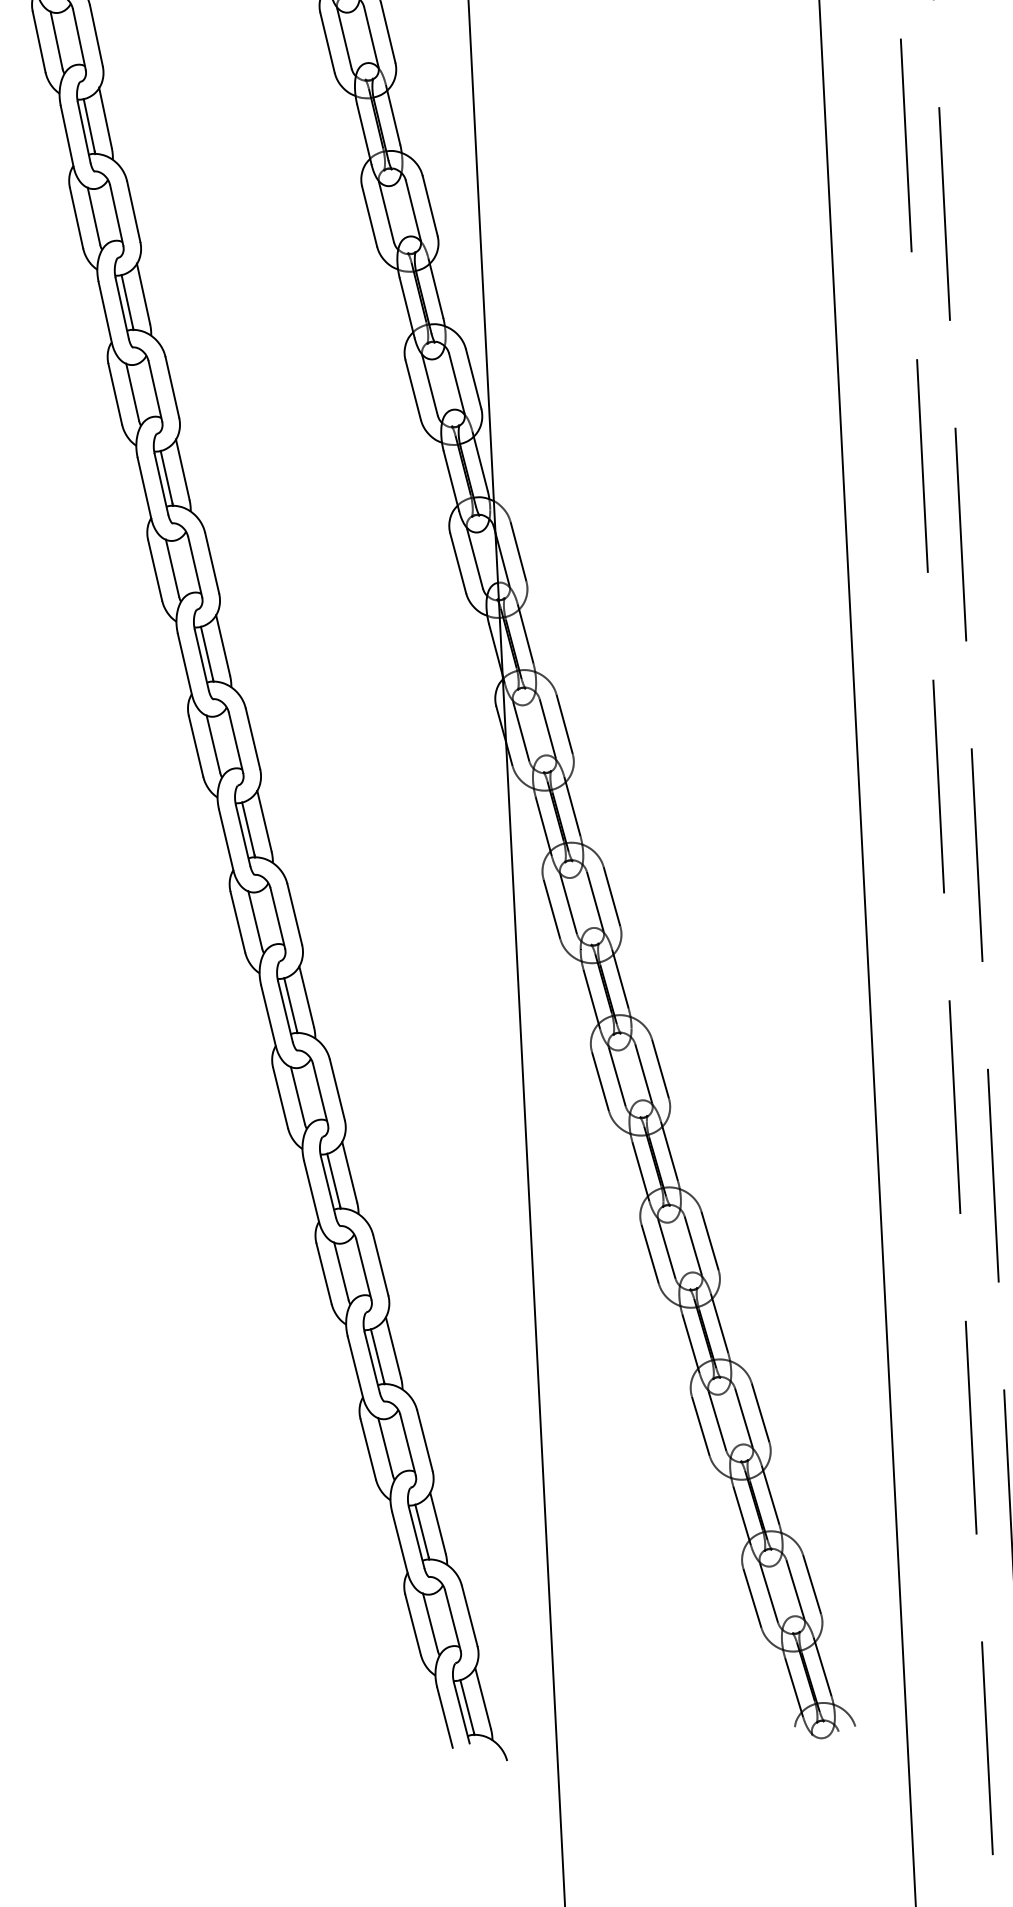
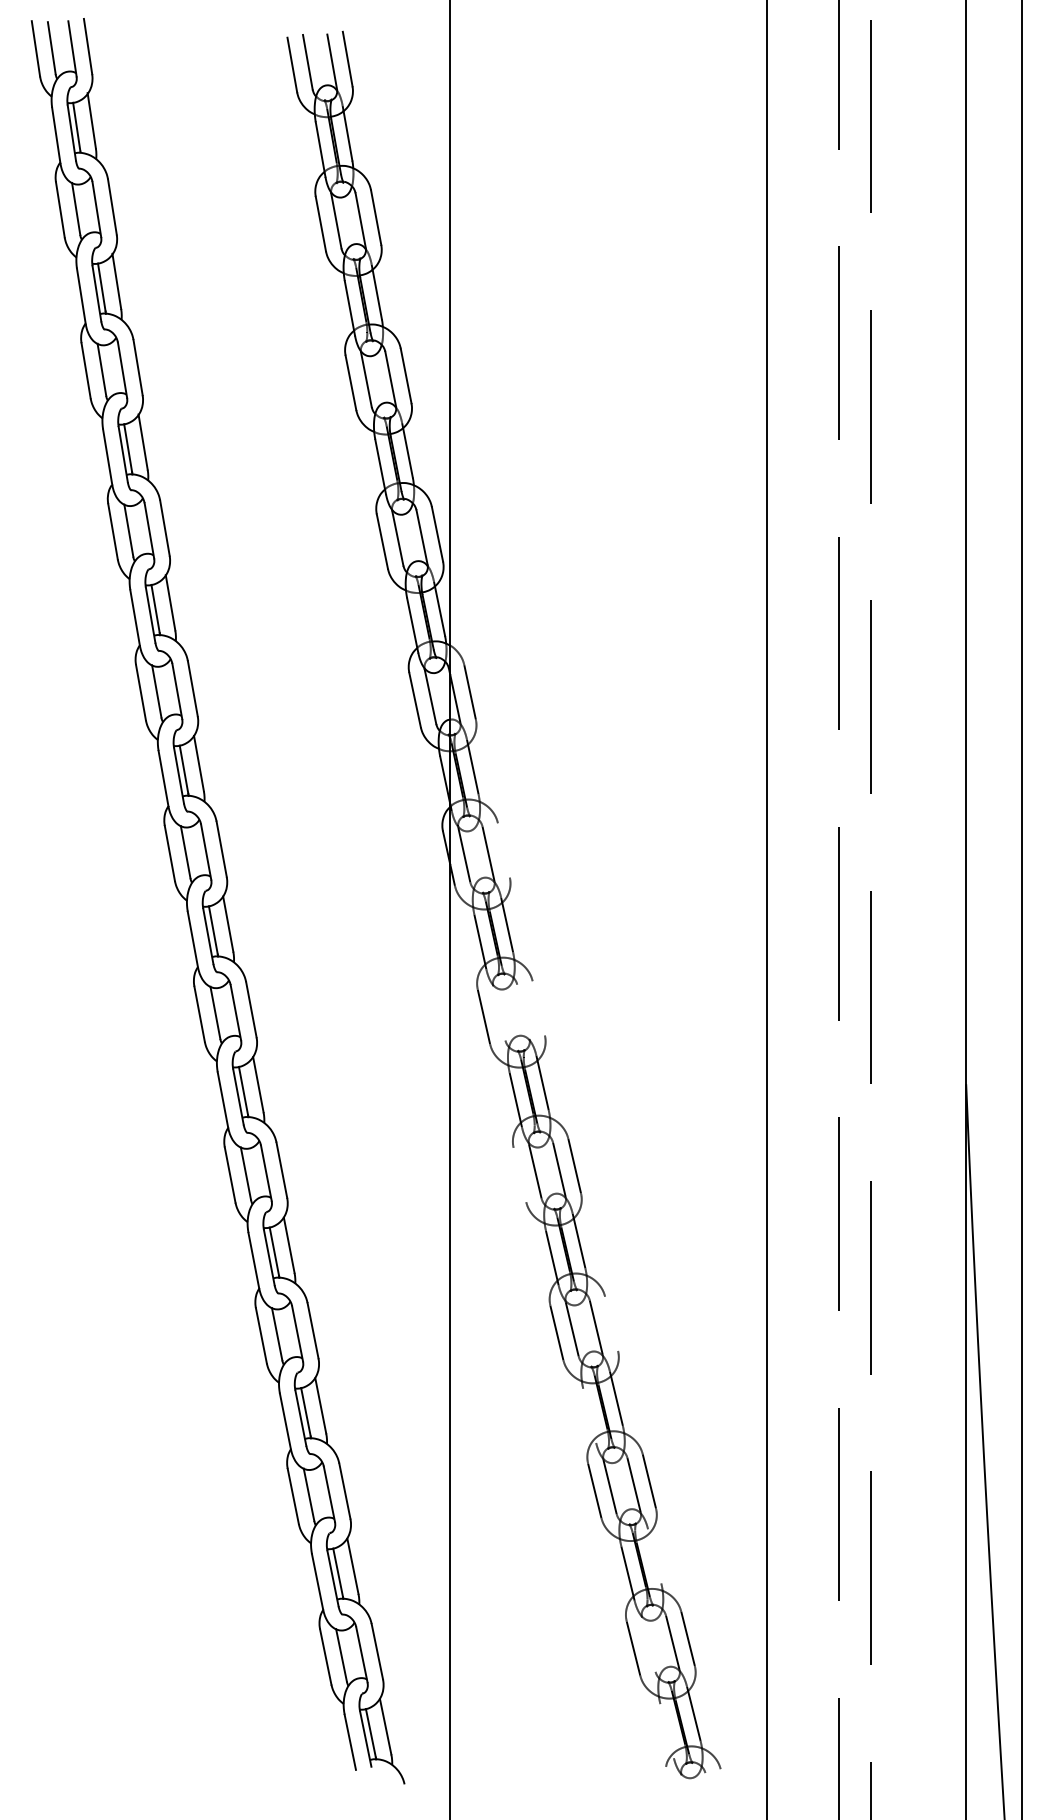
line: (564, 724) -> (503, 850), removed
line: (611, 896) -> (538, 1008), removed
line: (595, 901) -> (523, 1011), removed
line: (568, 904) -> (499, 1013), removed
line: (600, 1081) -> (519, 1174), removed
line: (709, 1240) -> (611, 1323), removed
line: (690, 1343) -> (589, 1415), removed
line: (770, 1495) -> (654, 1556), removed
line: (768, 1592) -> (648, 1644), removed
line: (793, 1687) -> (666, 1731), removed

